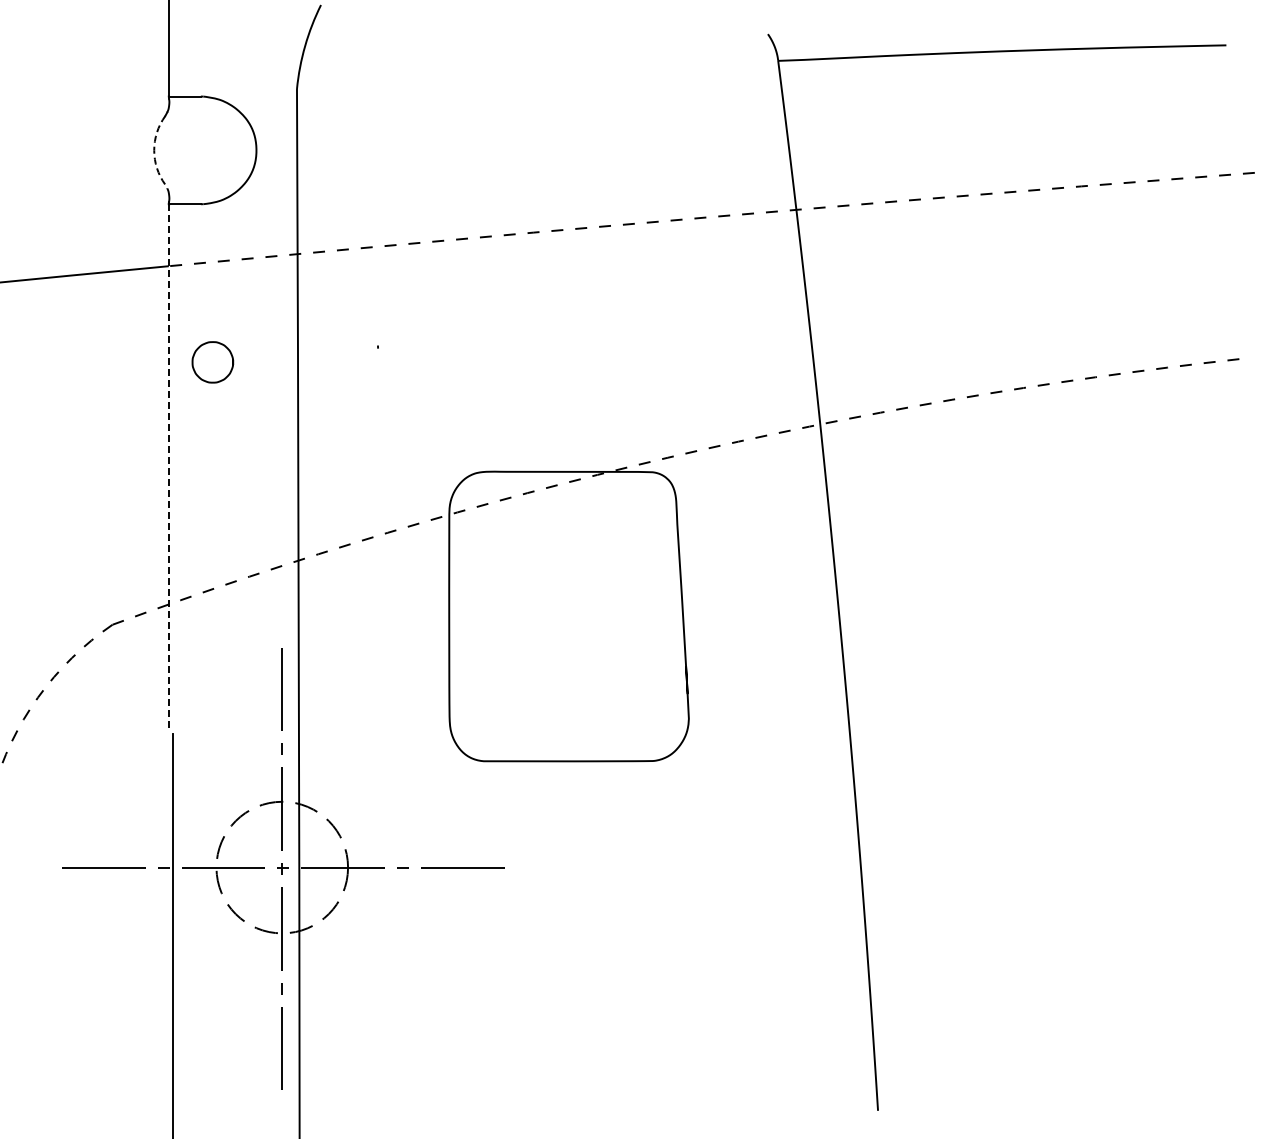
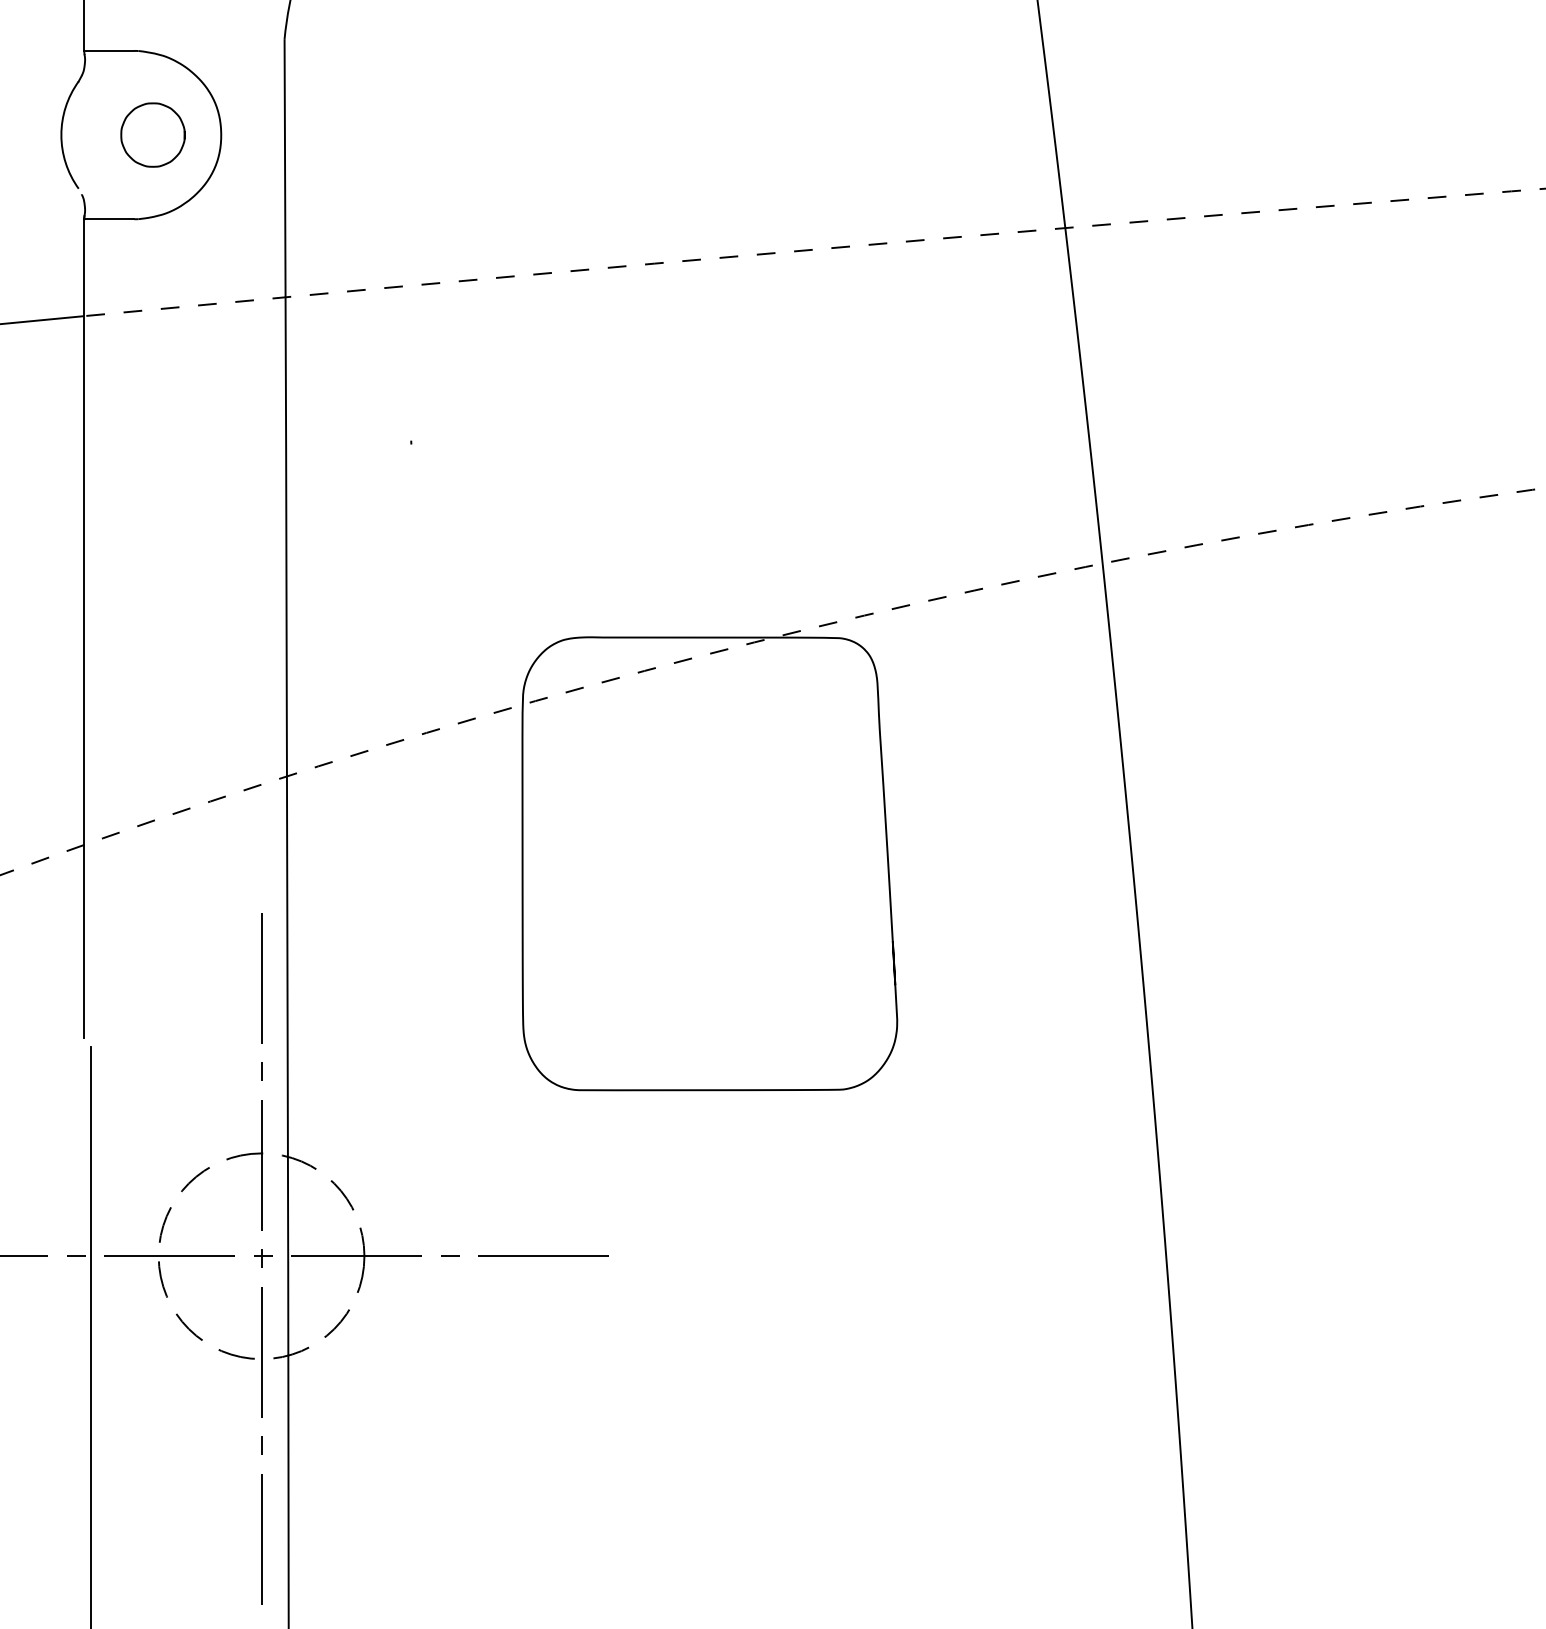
arc: (154, 150) -> (61, 135), dashed -> solid
curve: (194, 367) -> (124, 143), moved
line: (168, 466) -> (83, 629), dashed -> solid

